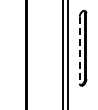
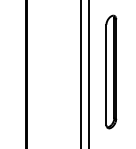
line: (79, 50) -> (106, 75), dashed -> solid

